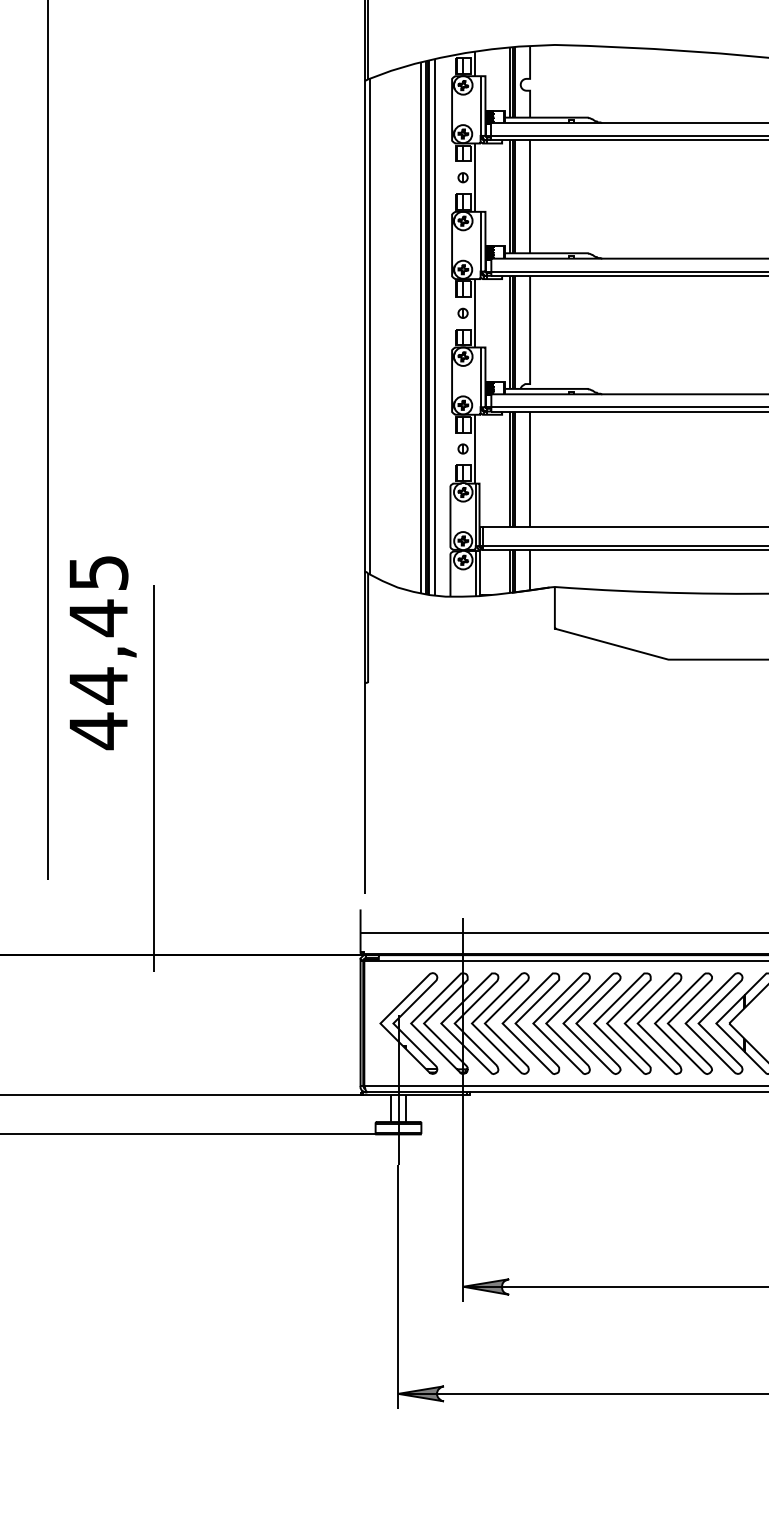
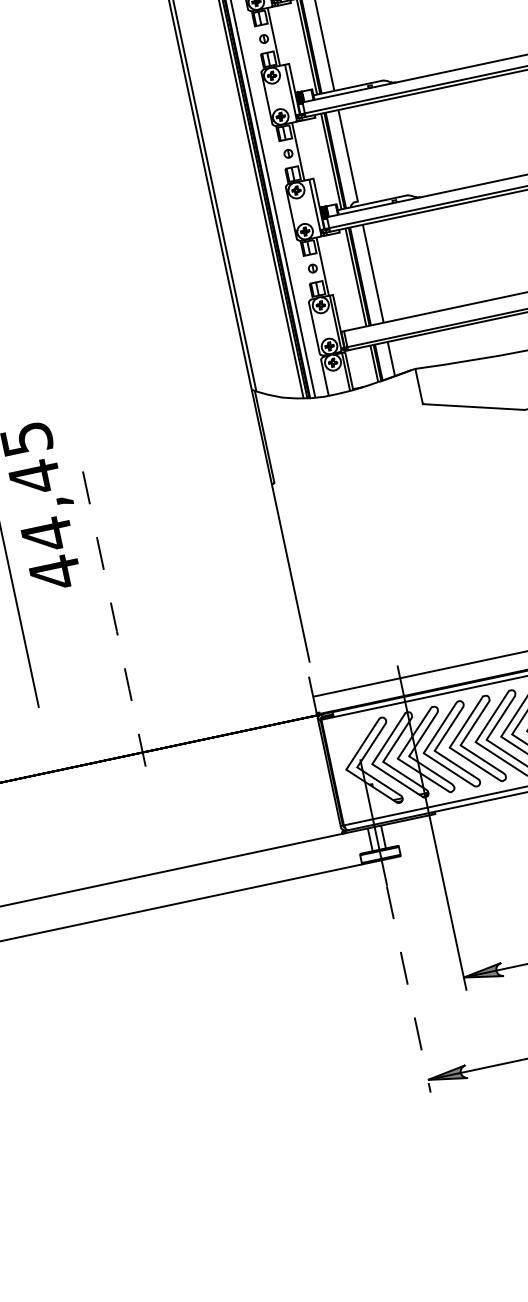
line: (154, 779) -> (111, 603), solid -> dashed
line: (398, 1287) -> (409, 989), solid -> dashed

